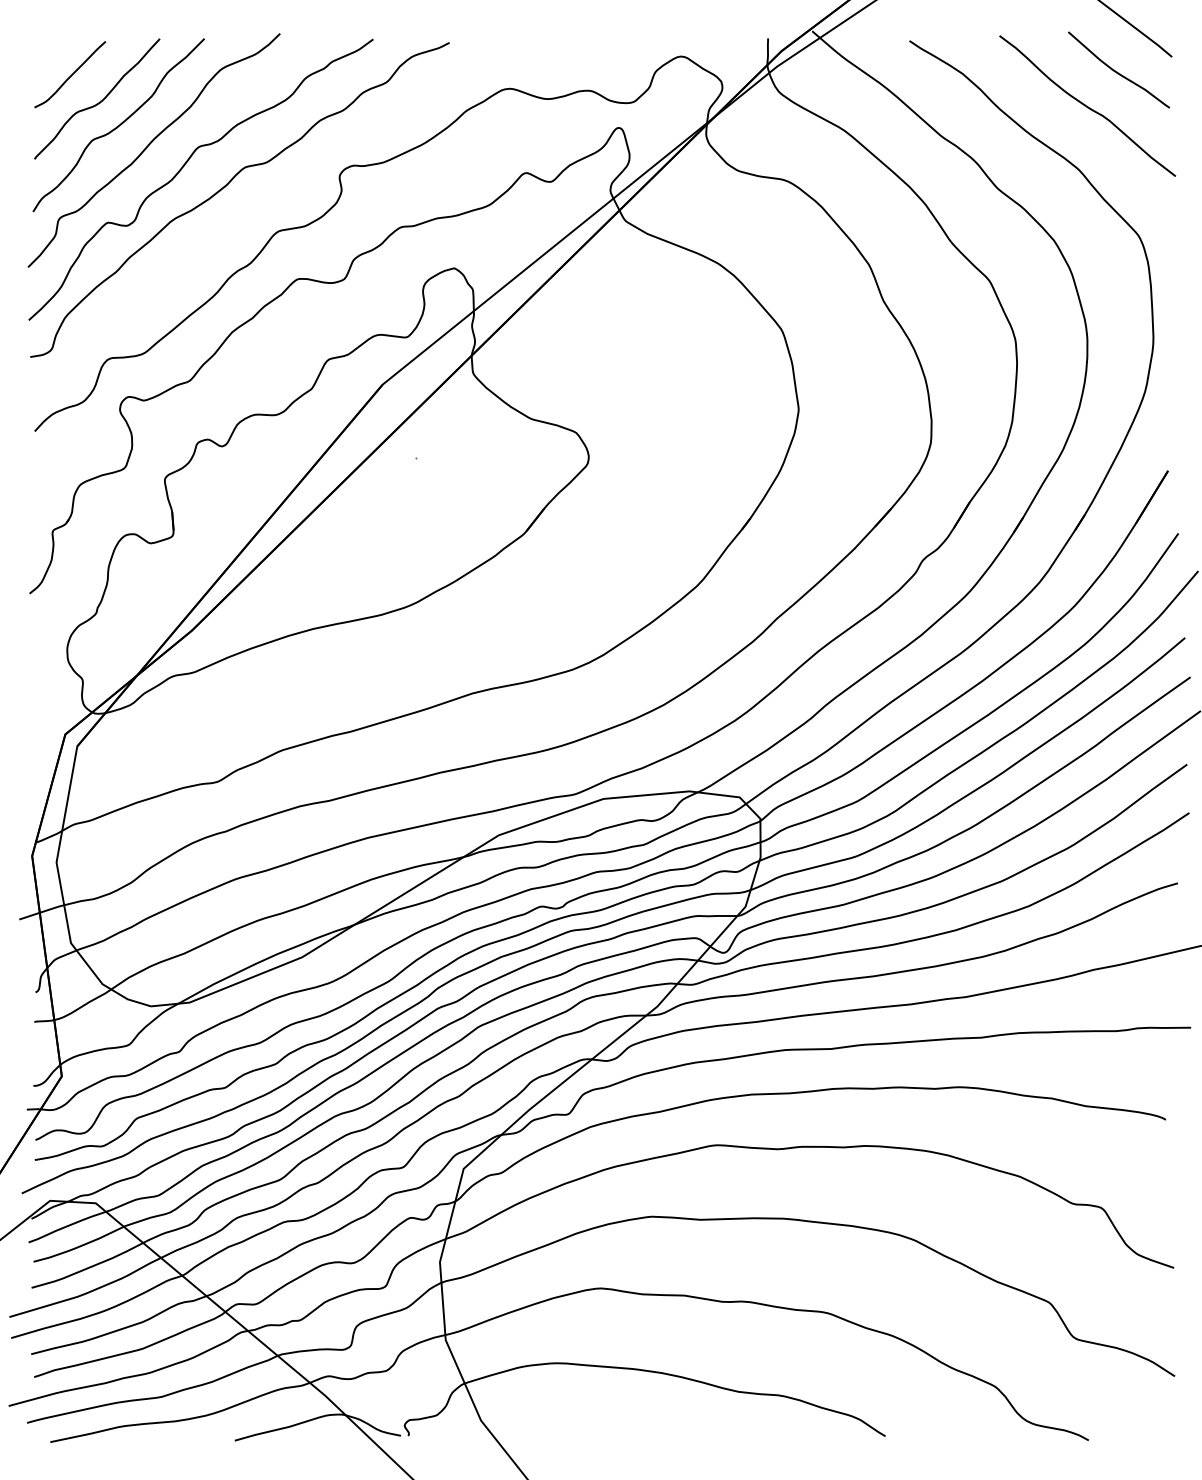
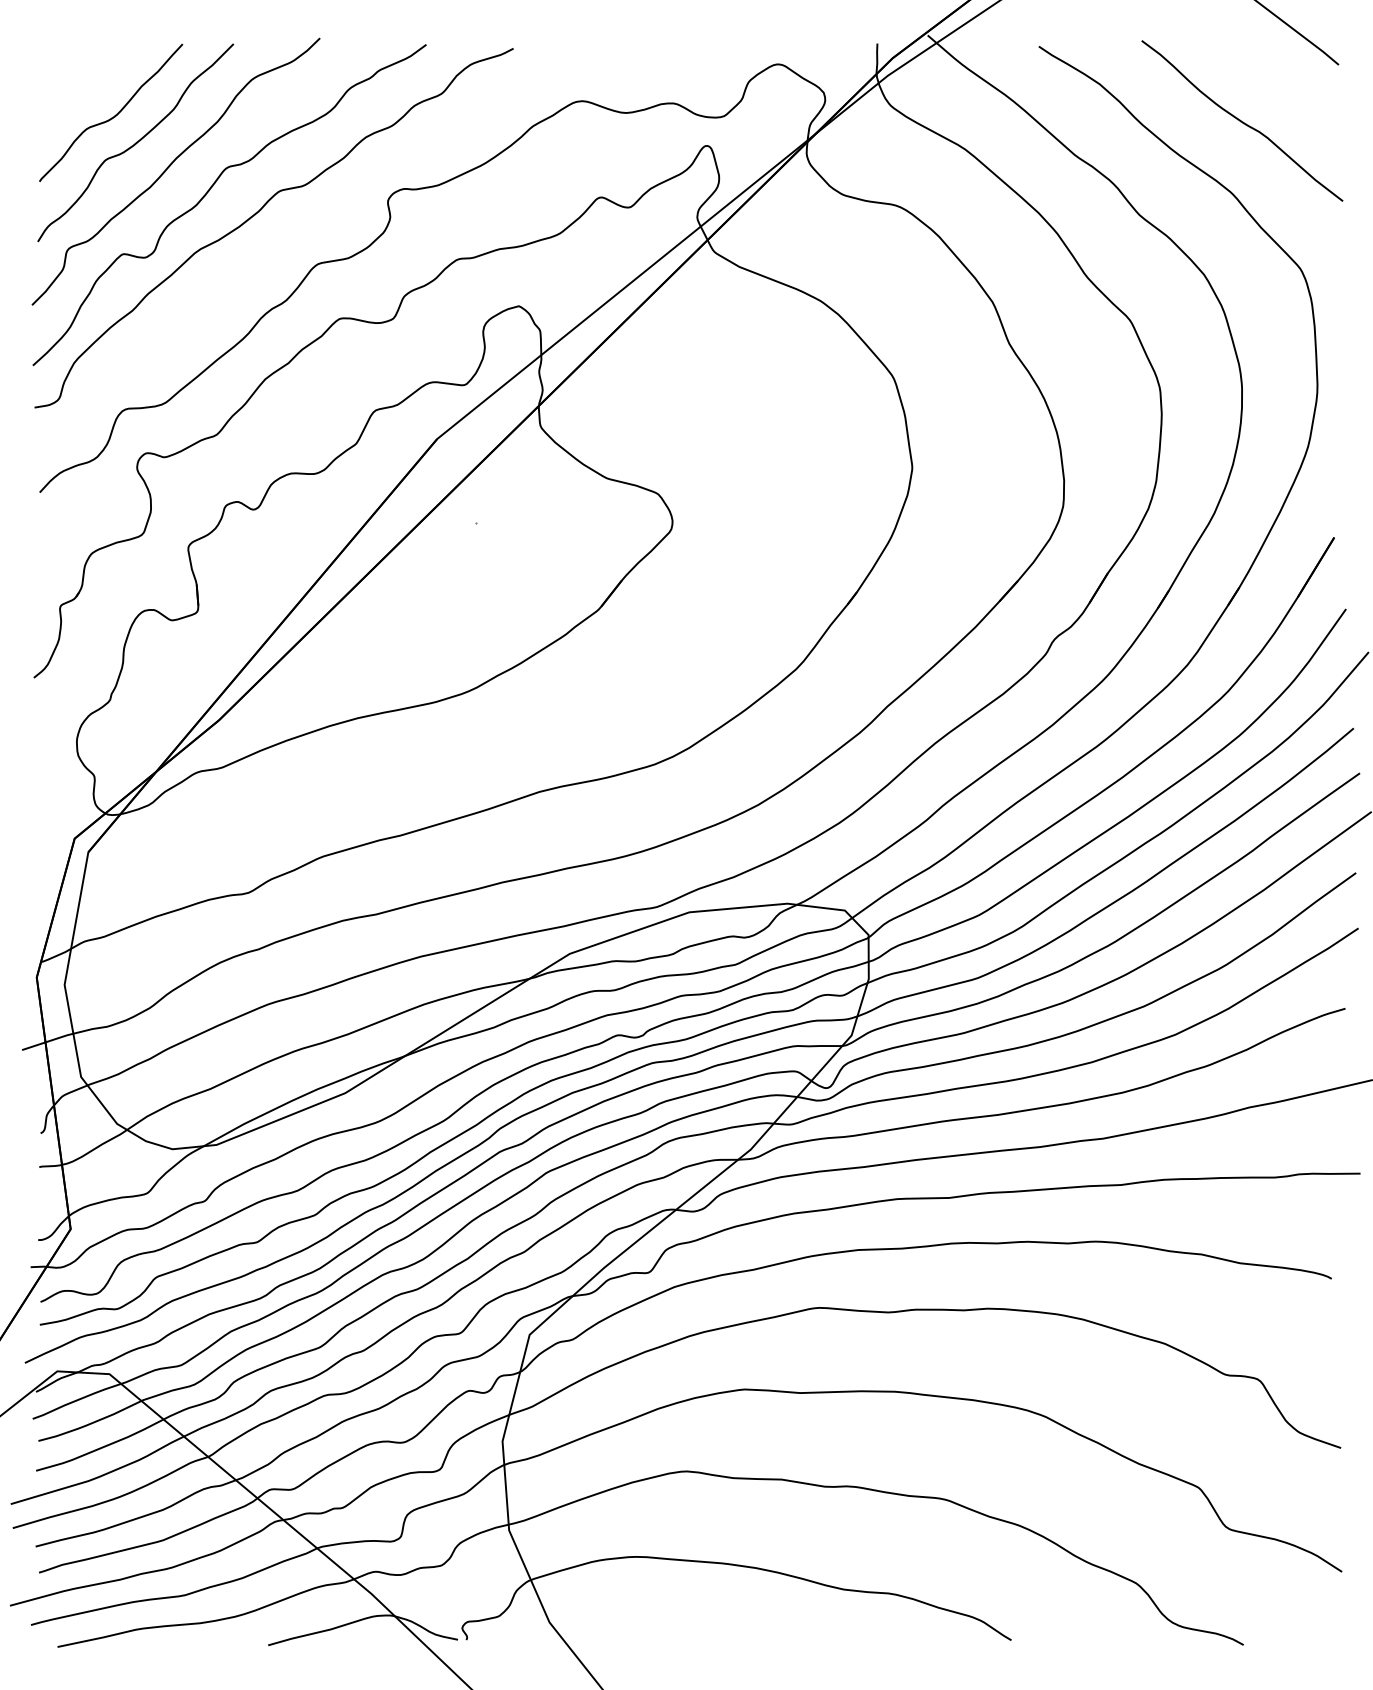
curve: (1117, 71) -> (1276, 81), removed
curve: (71, 74) -> (81, 84), removed

